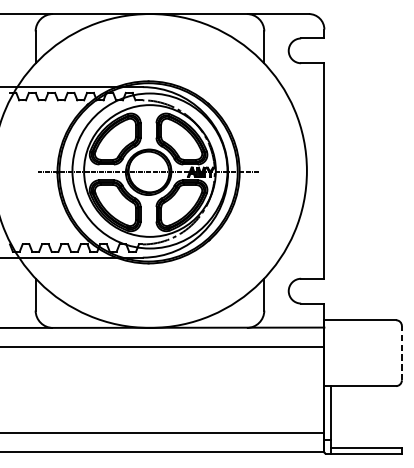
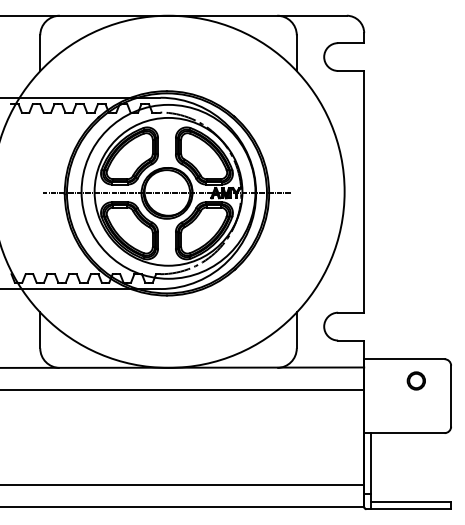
part: (370, 339) -> (415, 380), added
line: (402, 352) -> (451, 395), dashed -> solid

